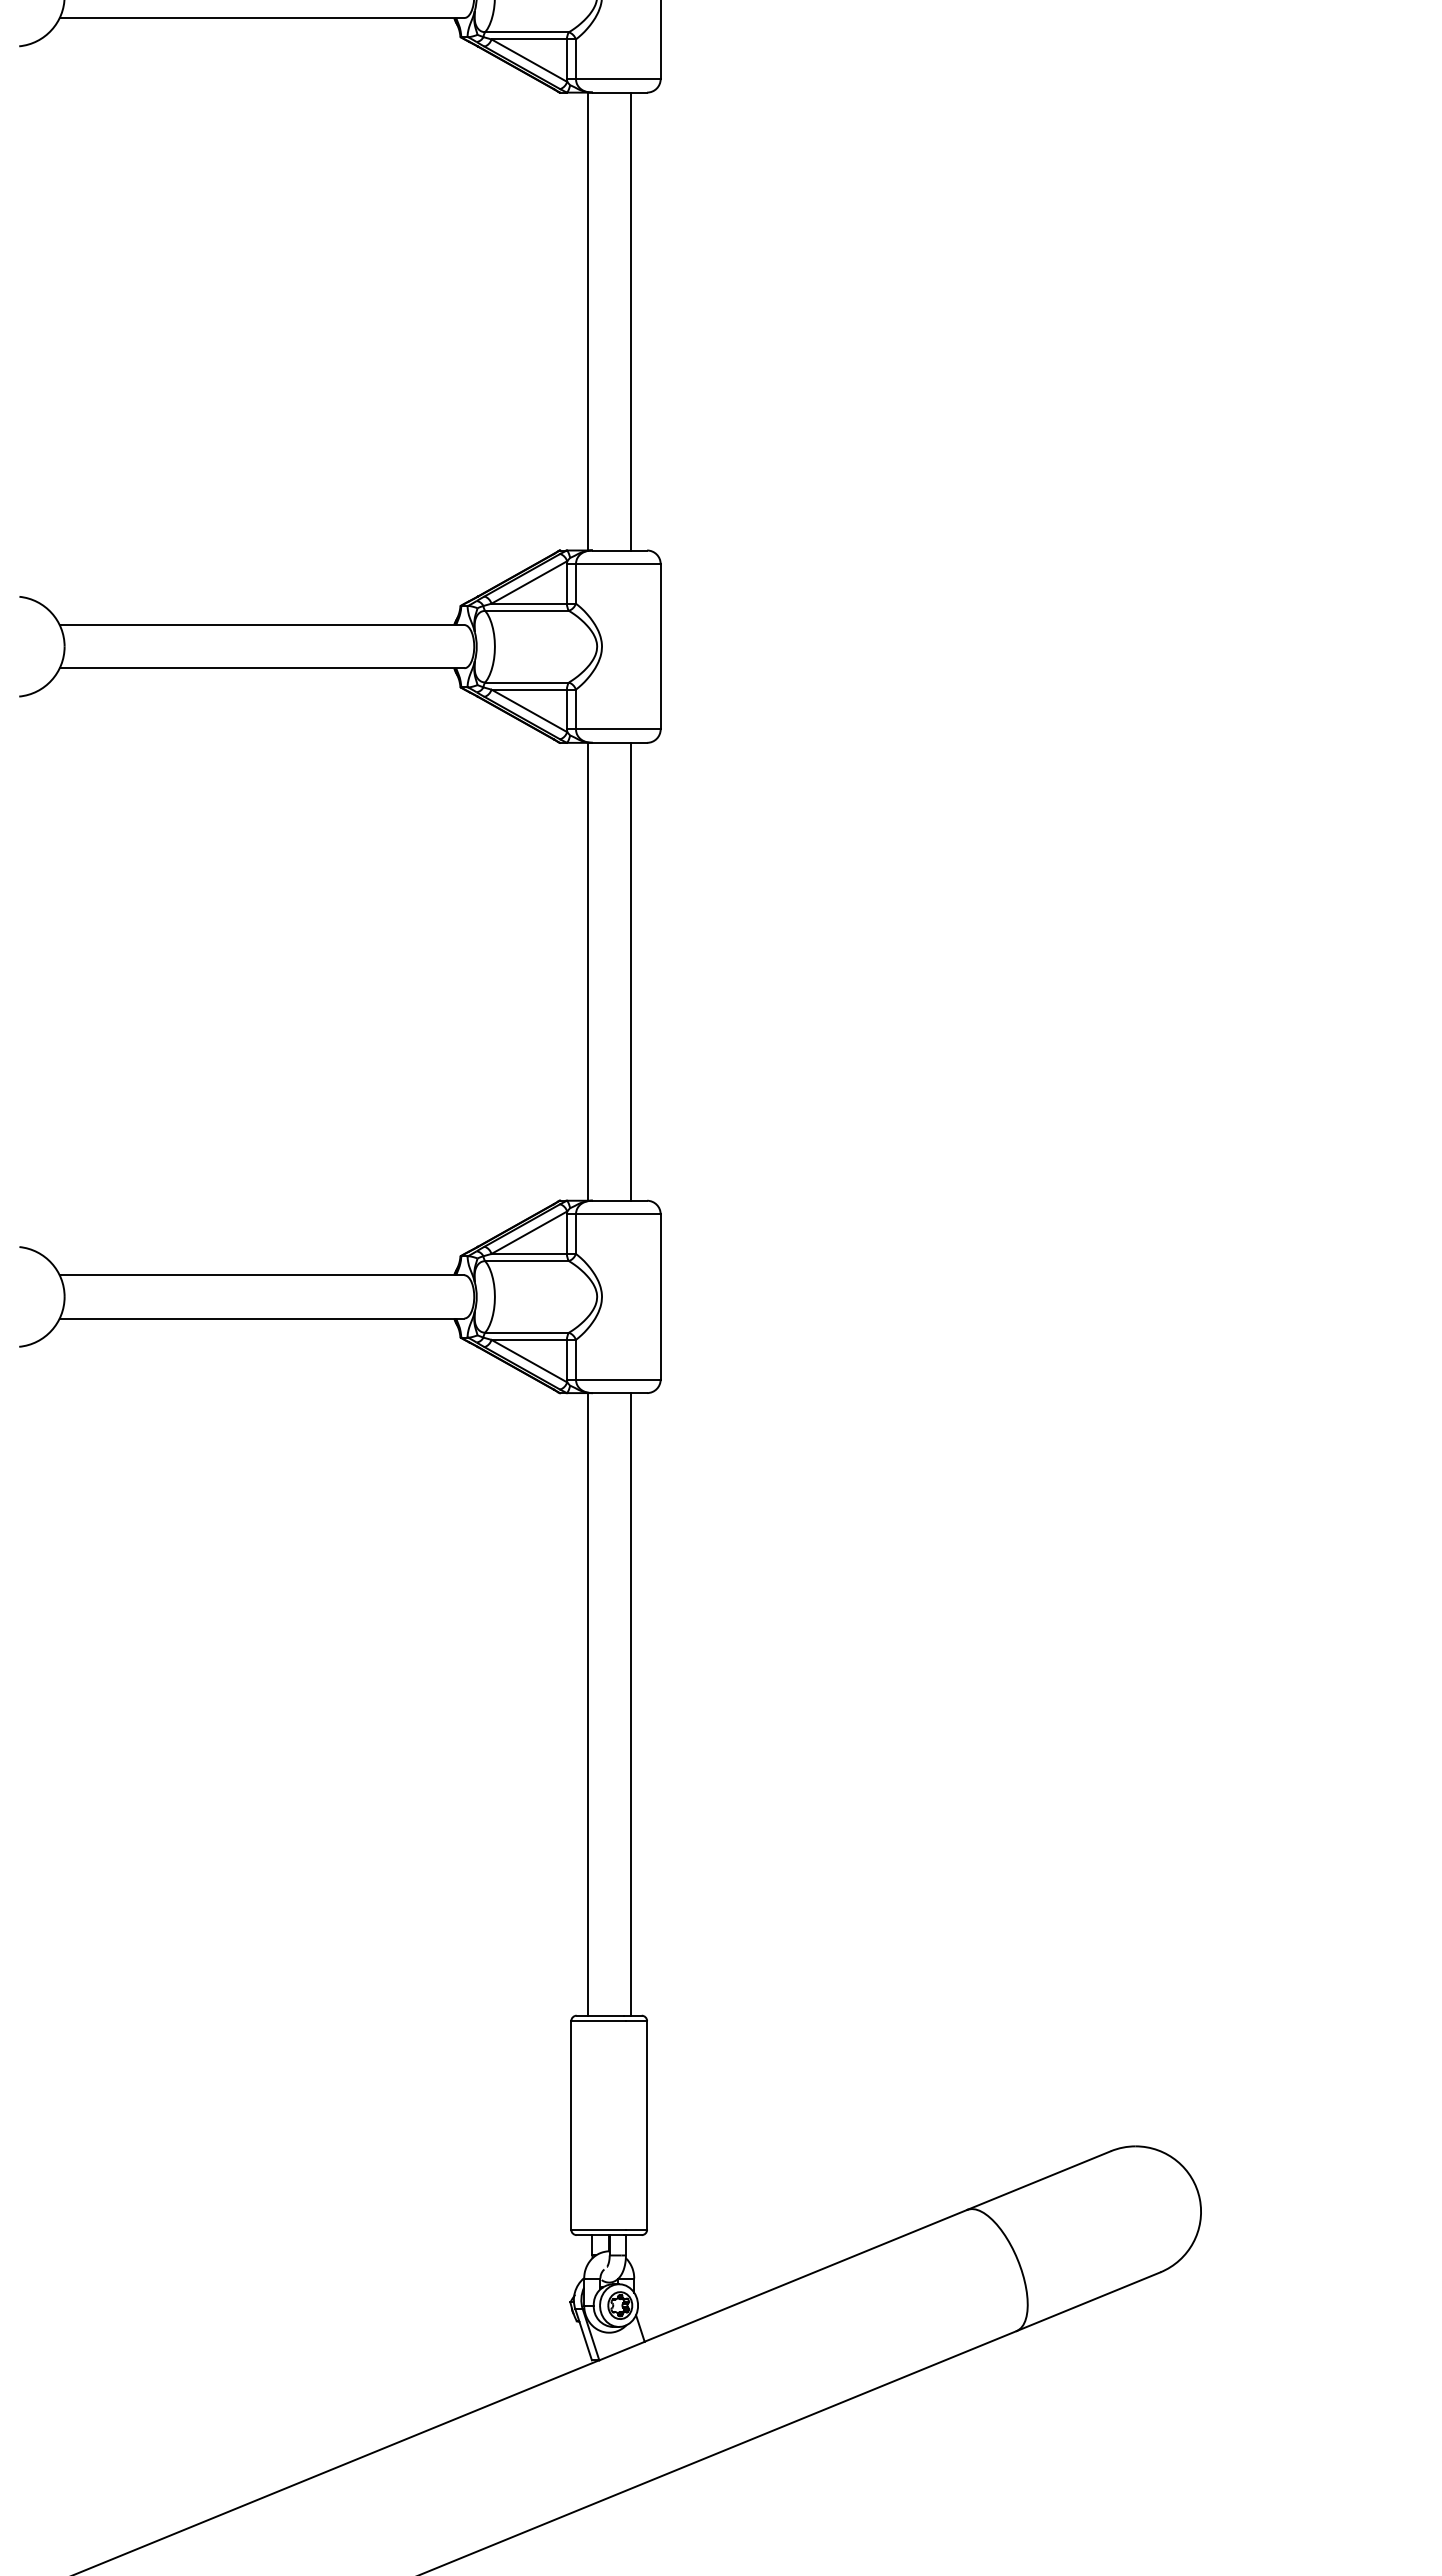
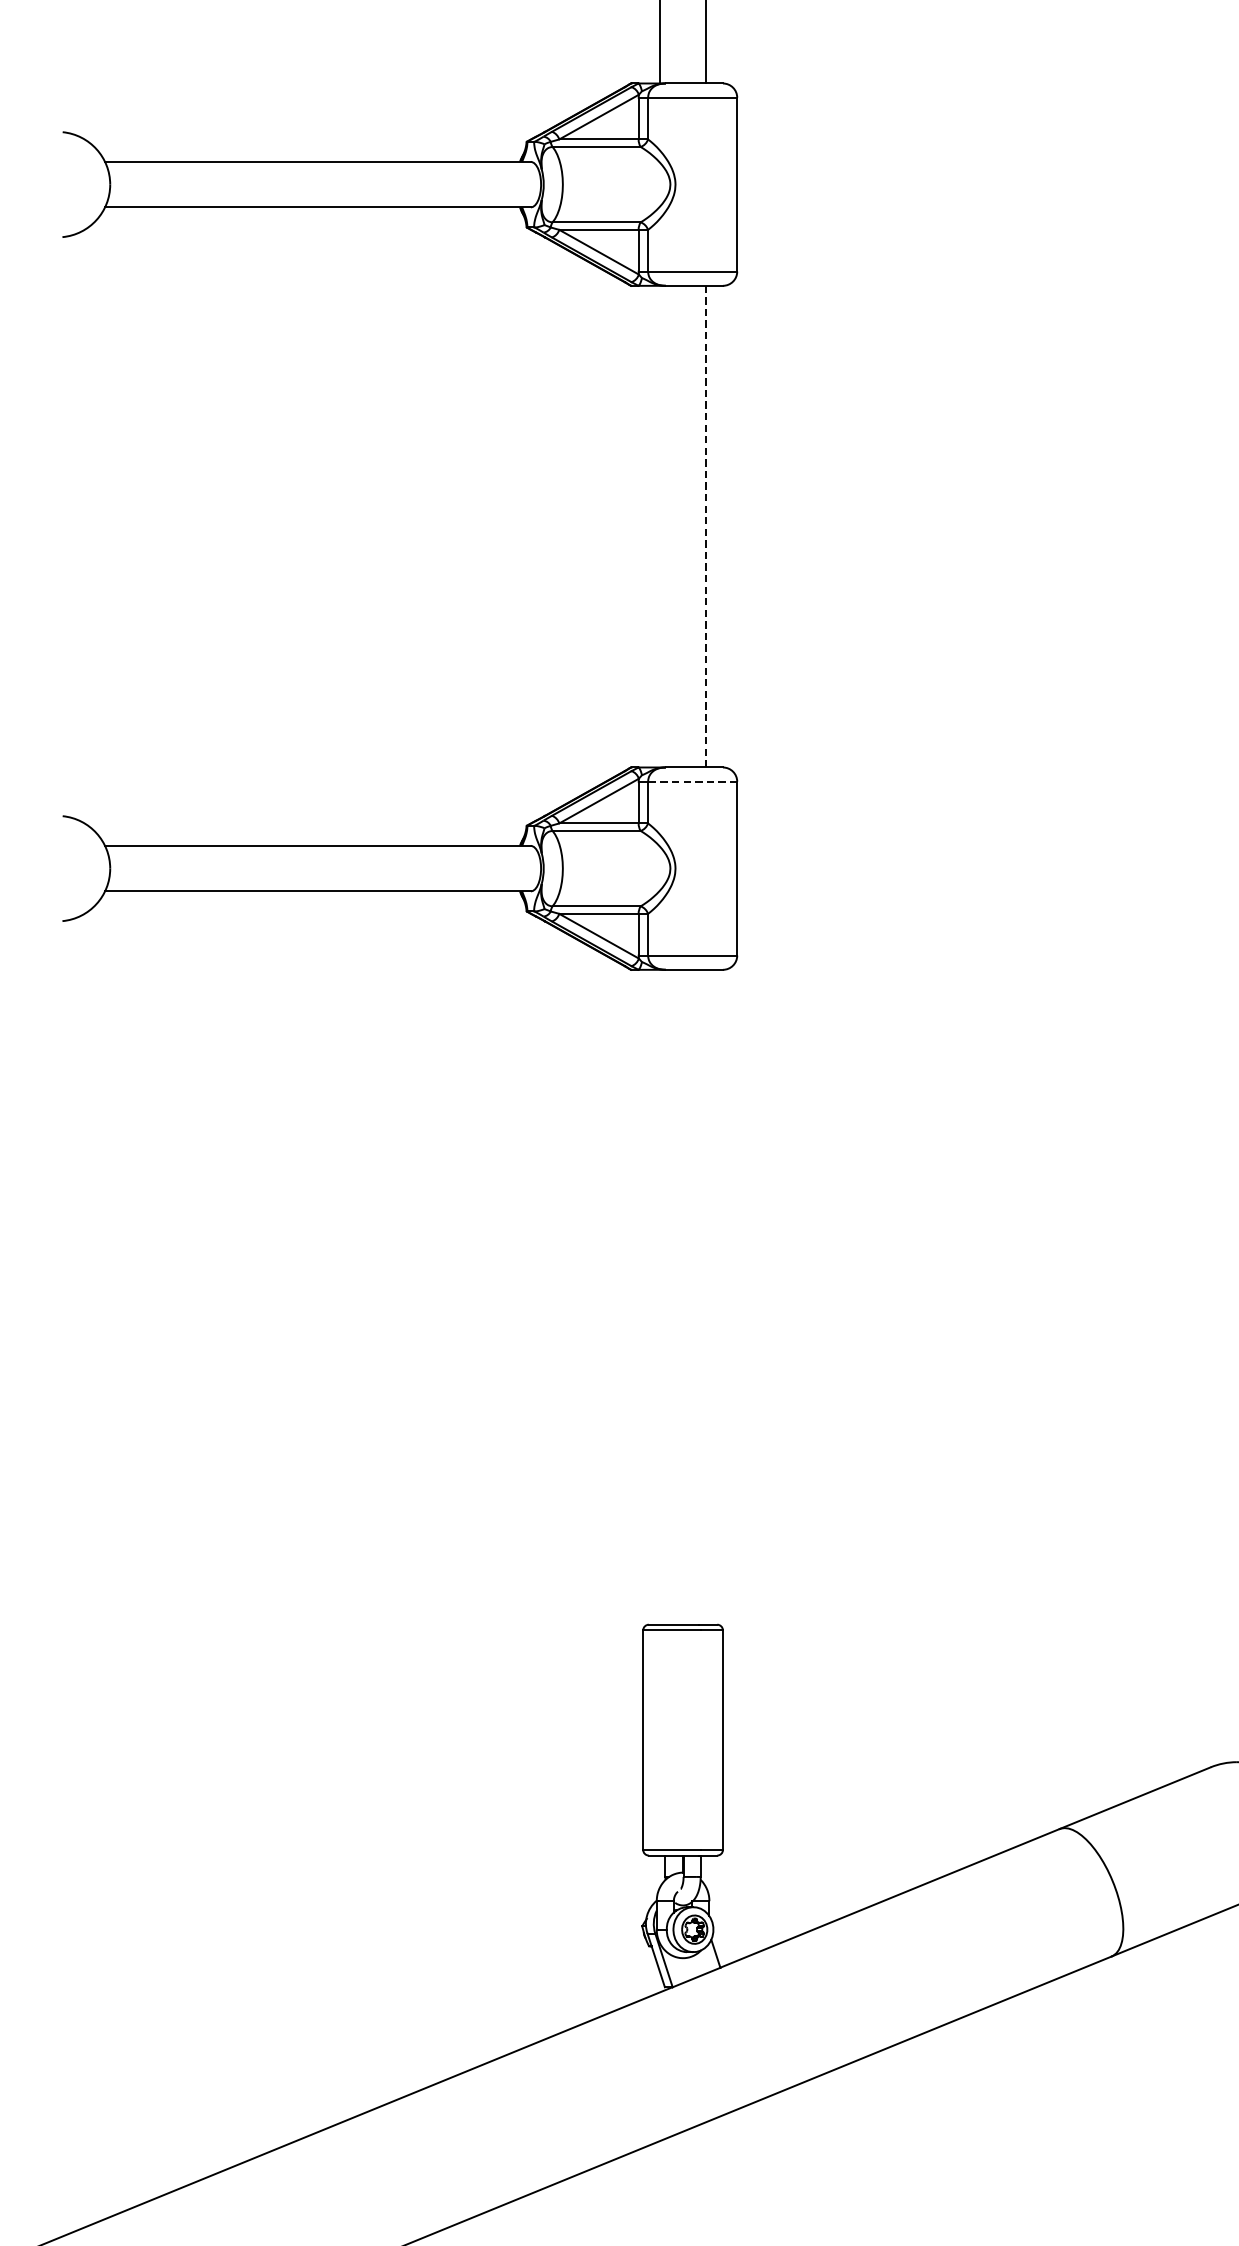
line: (587, 971) -> (660, 526), removed
line: (630, 971) -> (705, 526), solid -> dashed
line: (617, 1214) -> (691, 781), solid -> dashed
line: (587, 1704) -> (660, 1297), removed
line: (630, 1704) -> (705, 1297), removed

